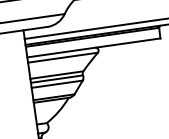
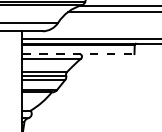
line: (94, 48) -> (78, 54), solid -> dashed

